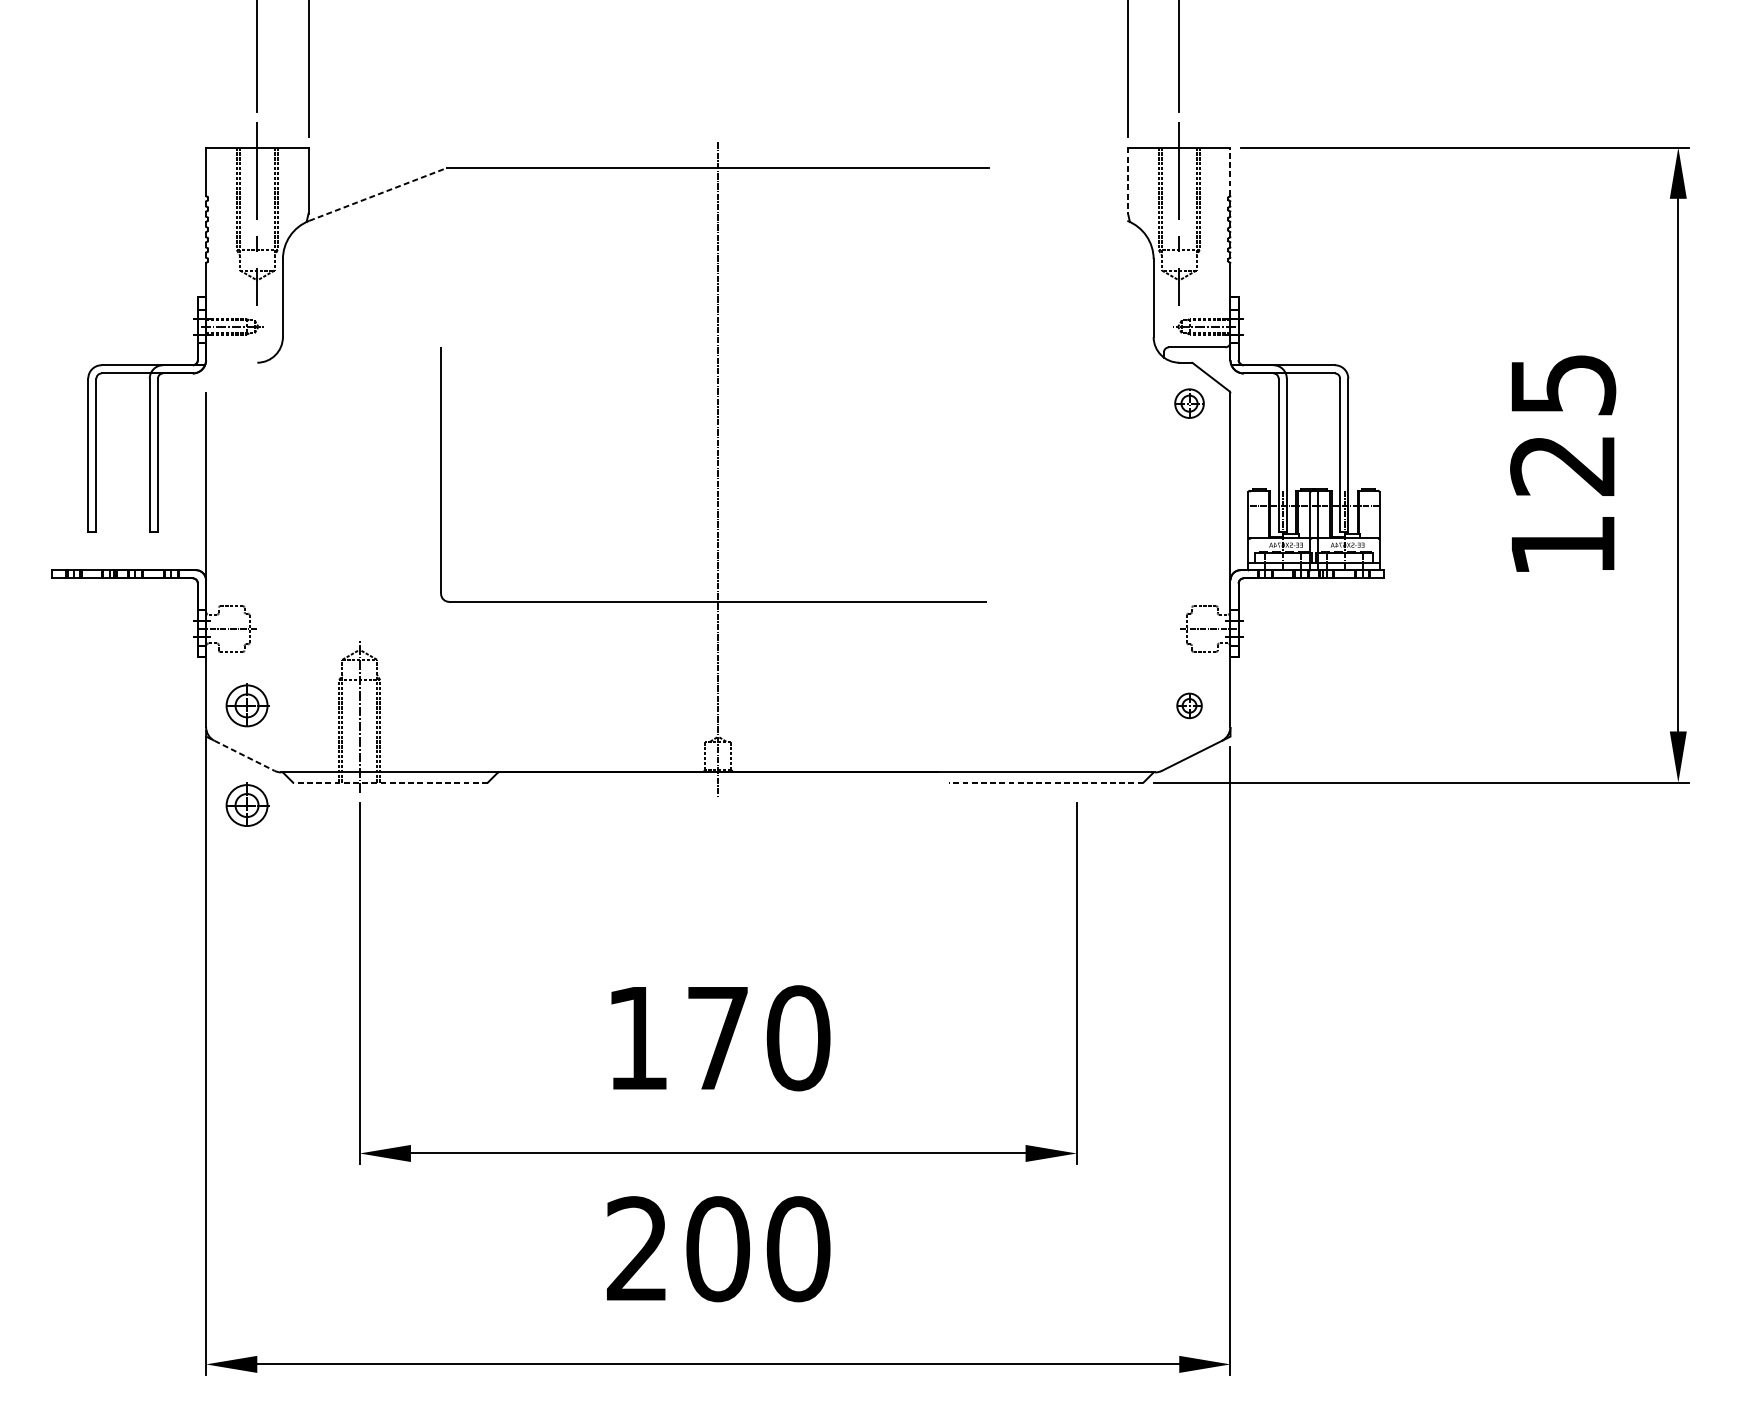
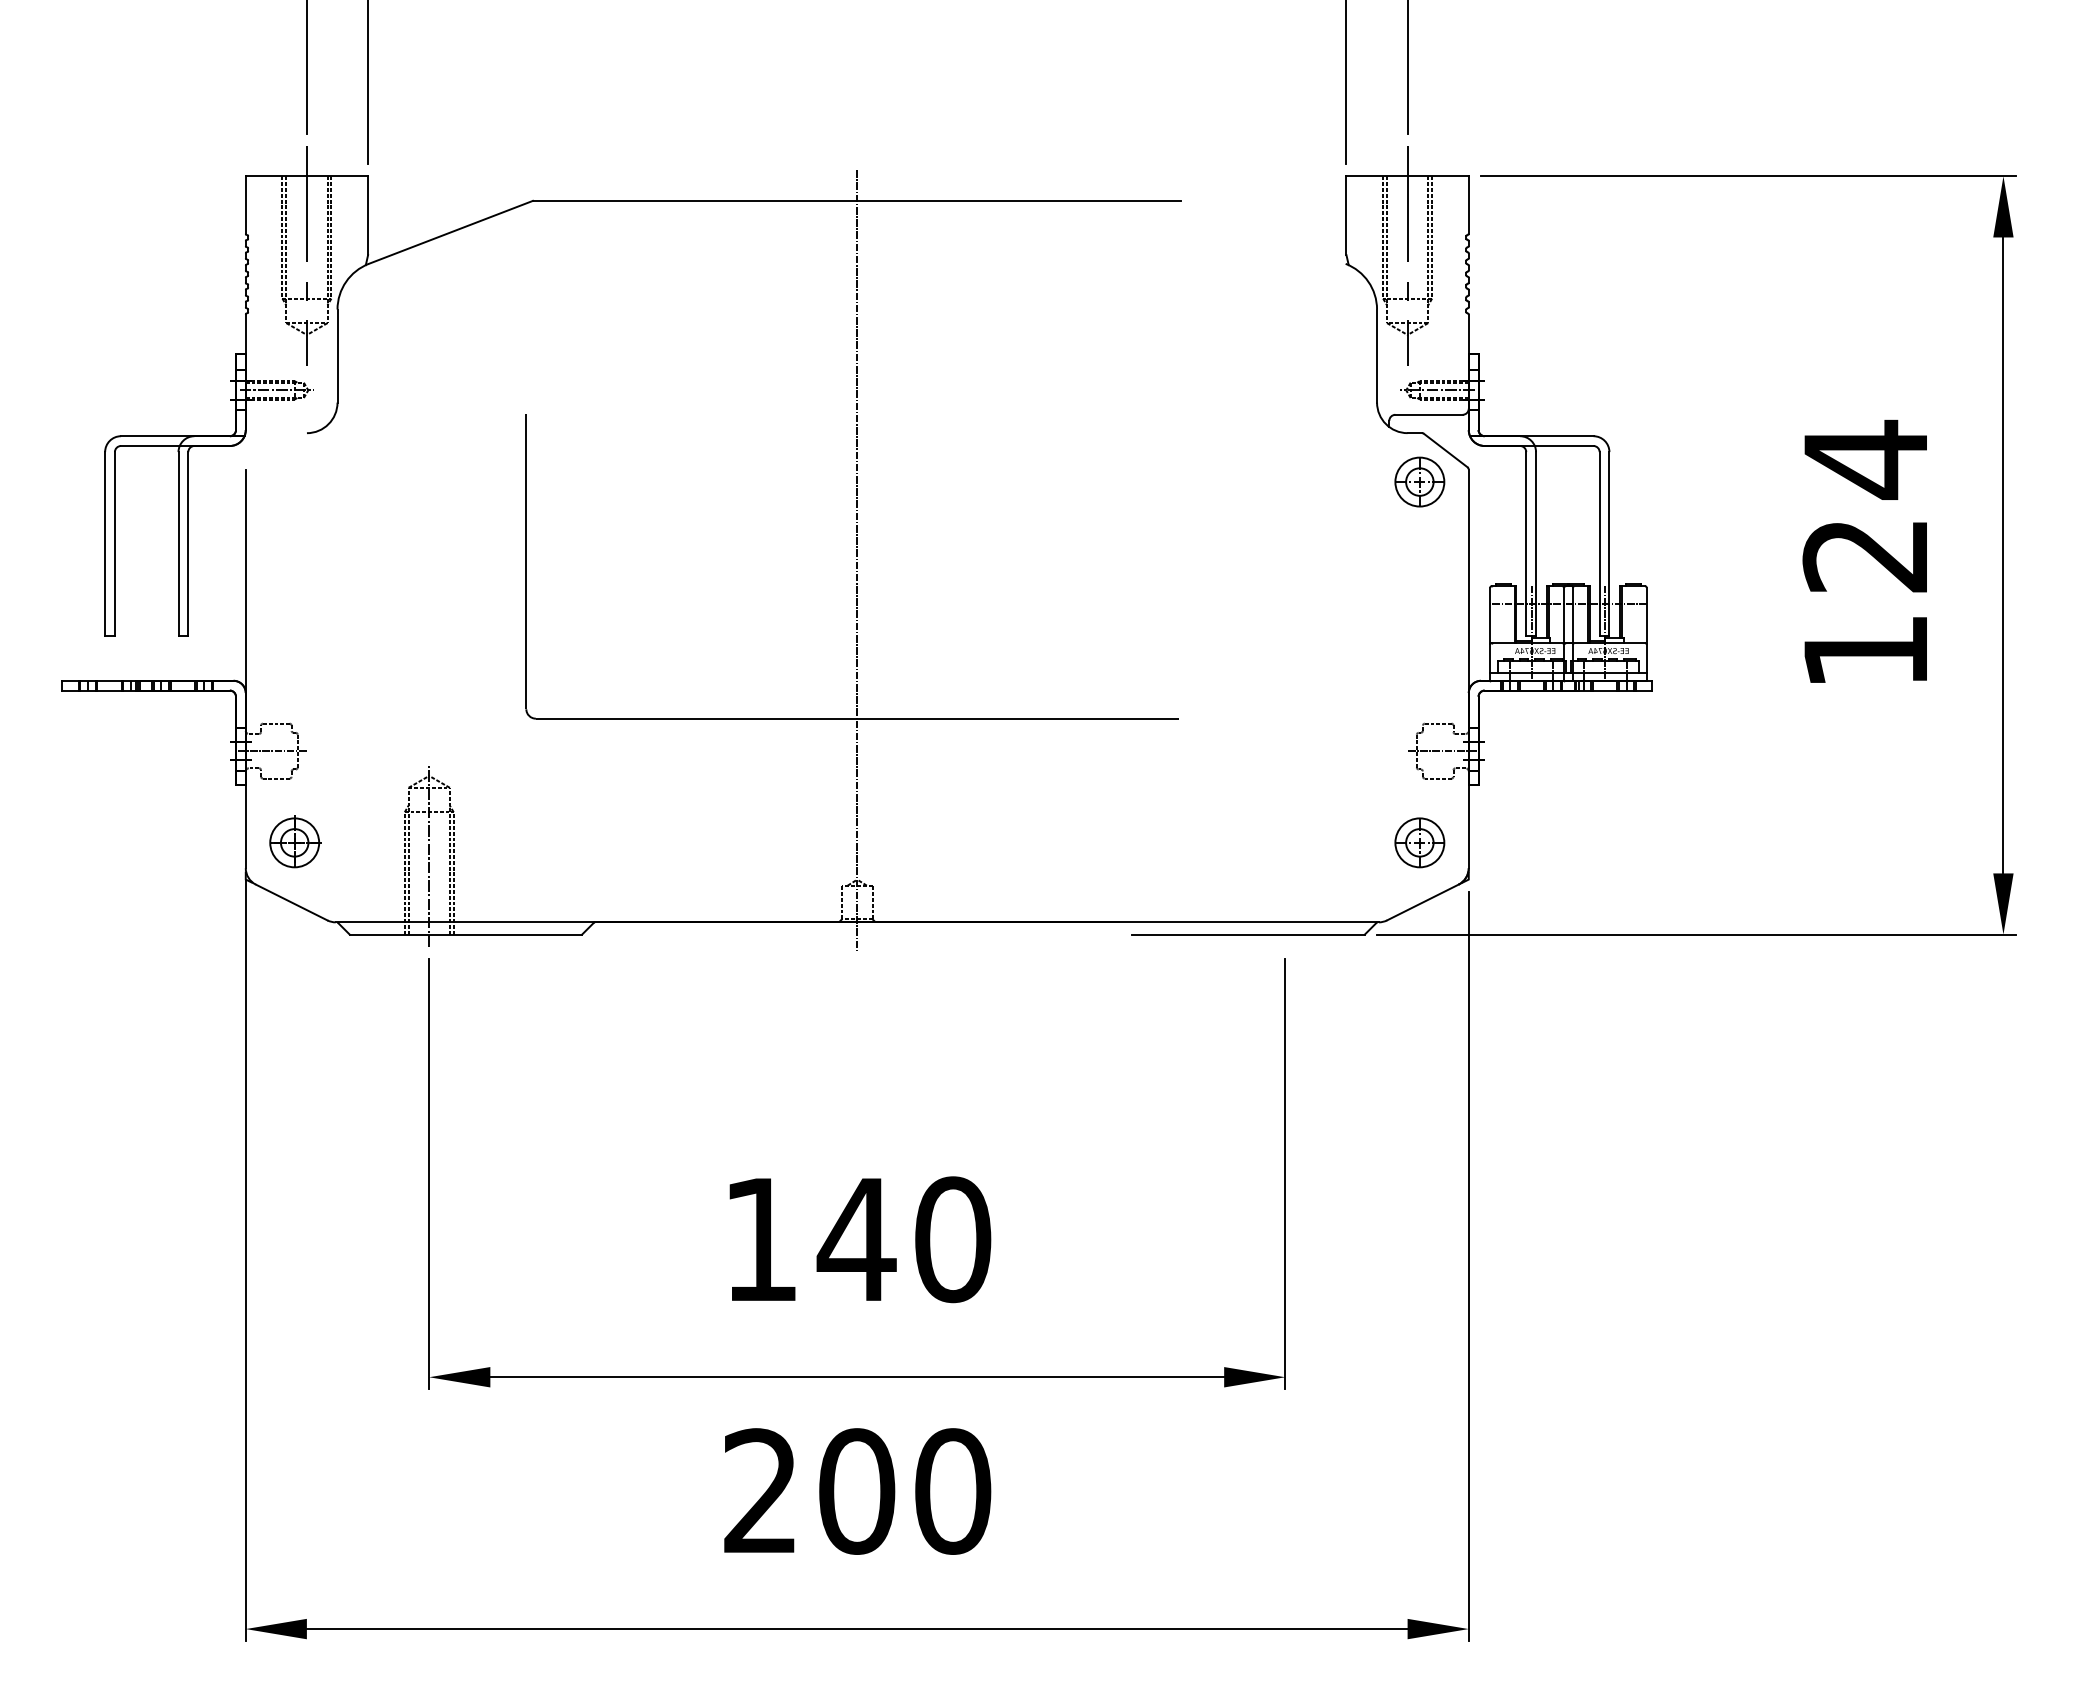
line: (1230, 172) -> (1468, 205), dashed -> solid
line: (1128, 181) -> (1346, 216), dashed -> solid
line: (377, 194) -> (450, 232), dashed -> solid
text: (1563, 384) -> (1866, 459), 125 -> 124
part: (1189, 403) -> (1419, 481), size x1.43
part: (1189, 705) -> (1419, 842), size x1.67
line: (245, 755) -> (292, 902), dashed -> solid
line: (390, 782) -> (465, 934), dashed -> solid
line: (1045, 782) -> (1248, 934), dashed -> solid
part: (247, 804) -> (295, 960), removed
text: (717, 1038) -> (856, 1239), 170 -> 140

